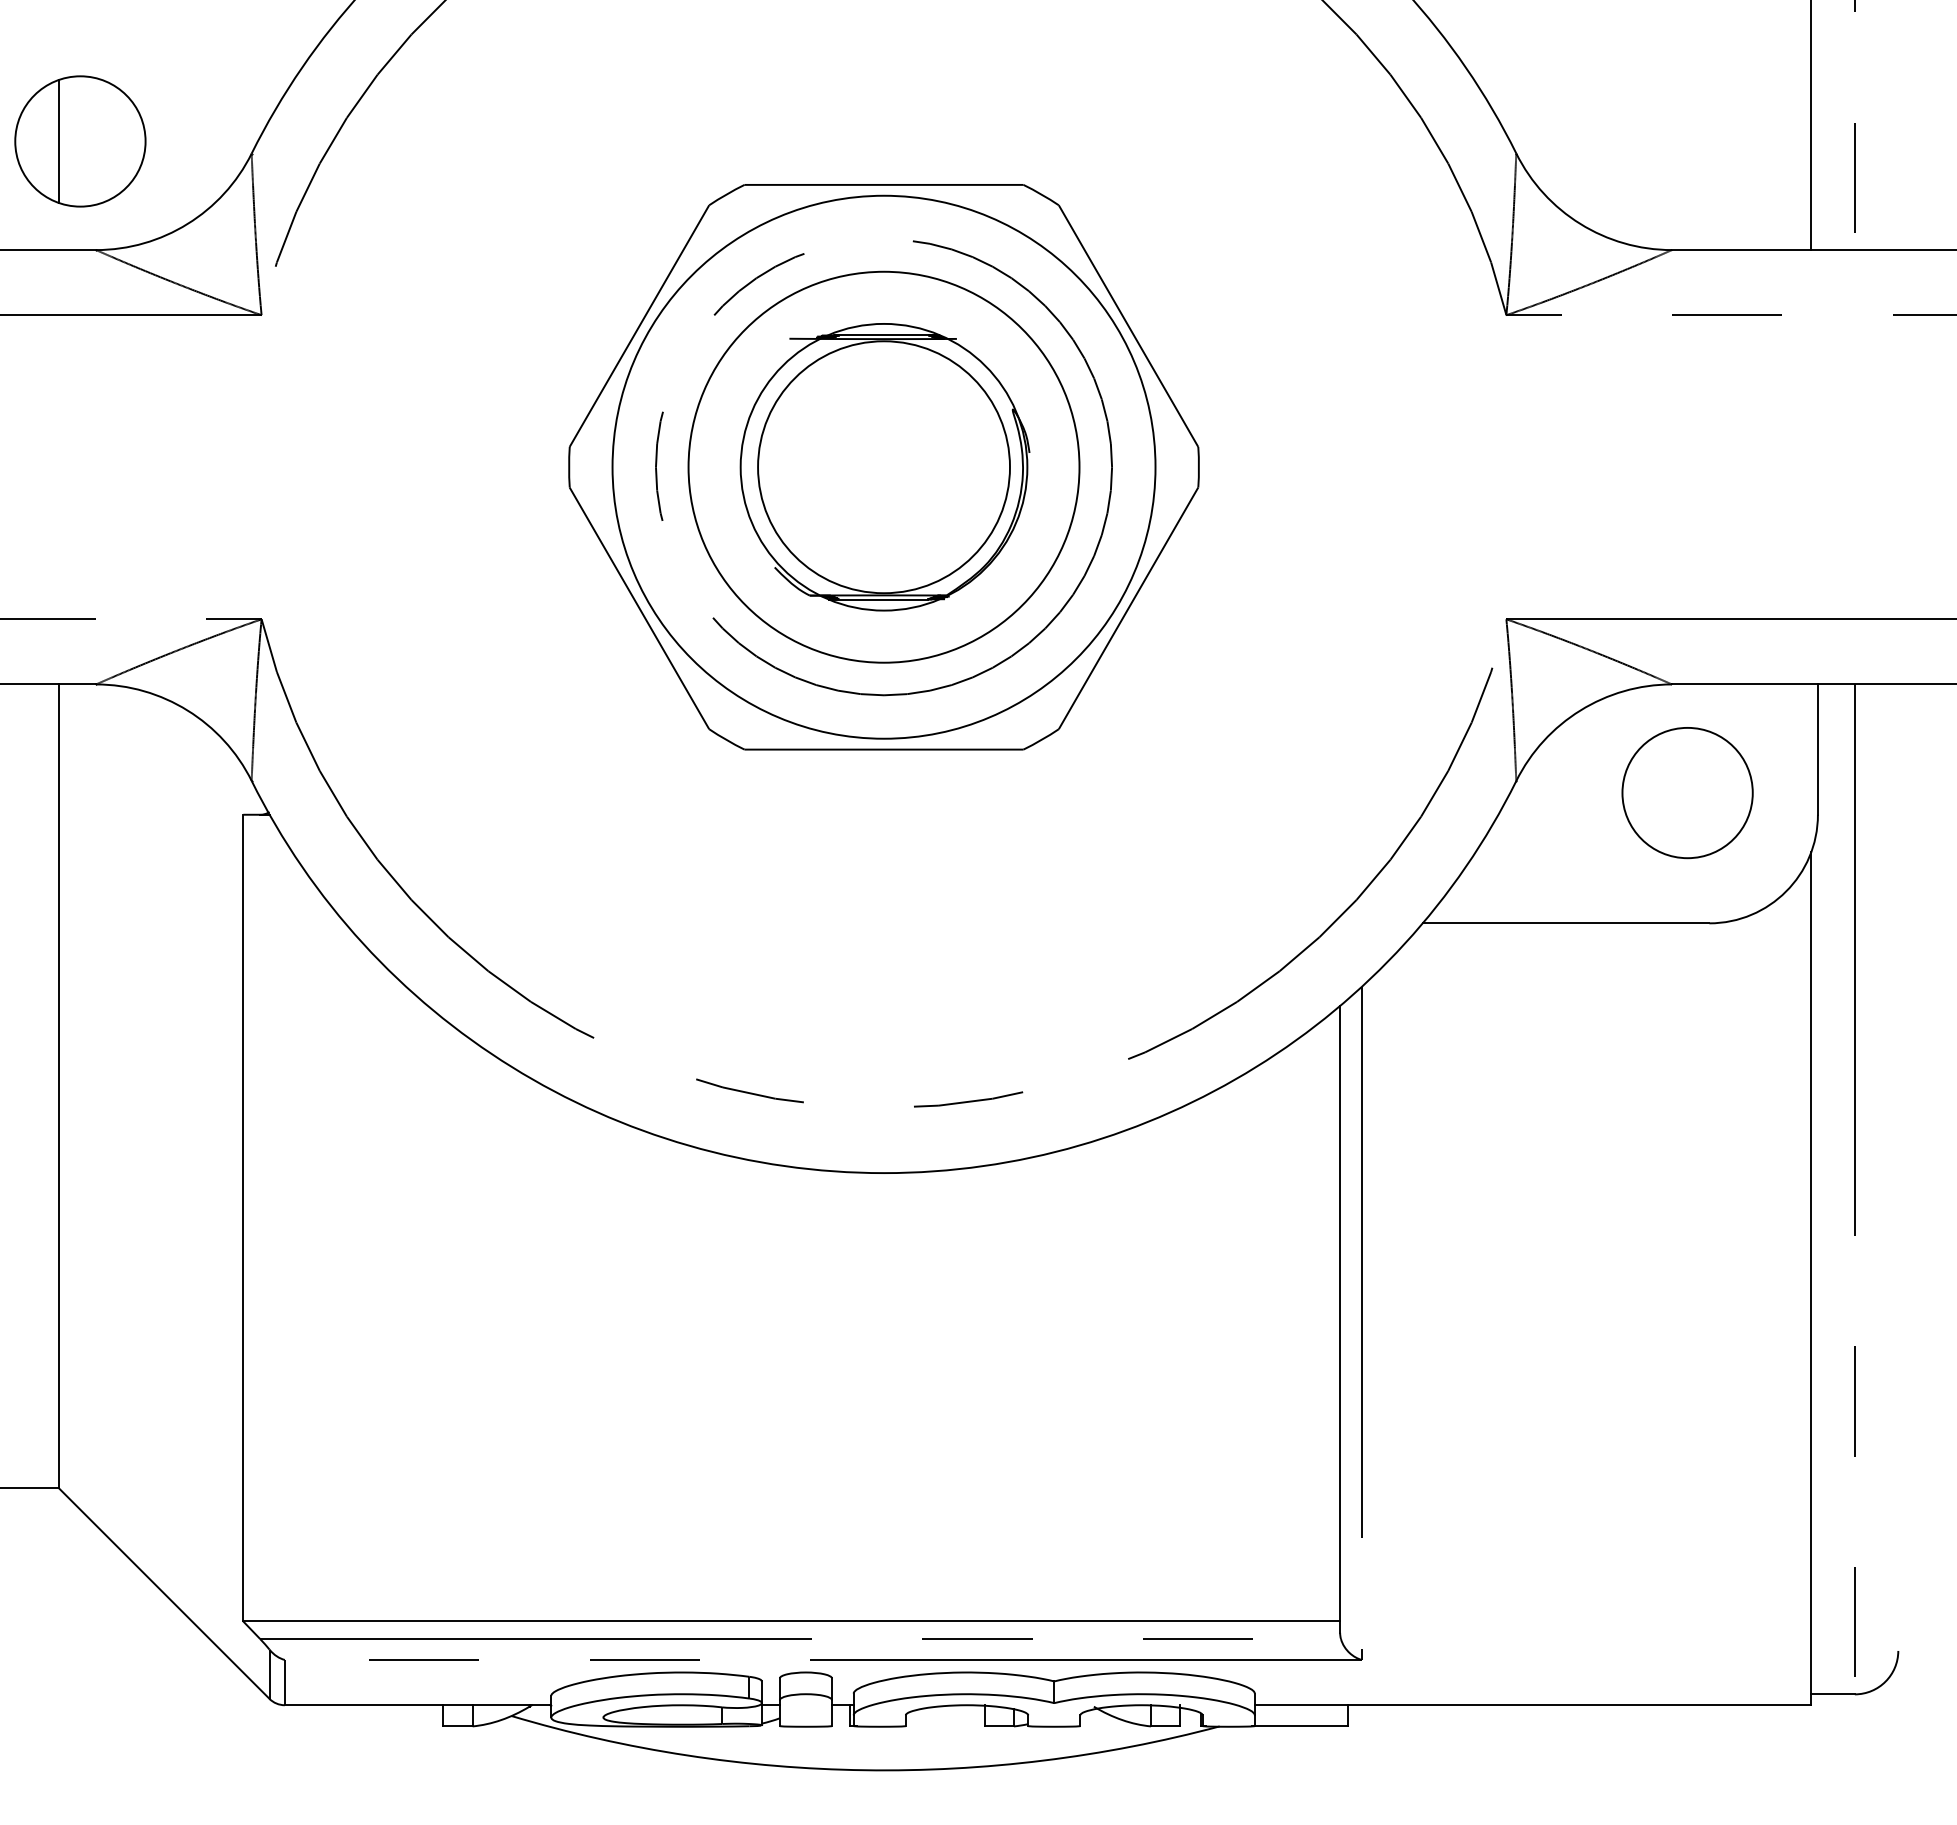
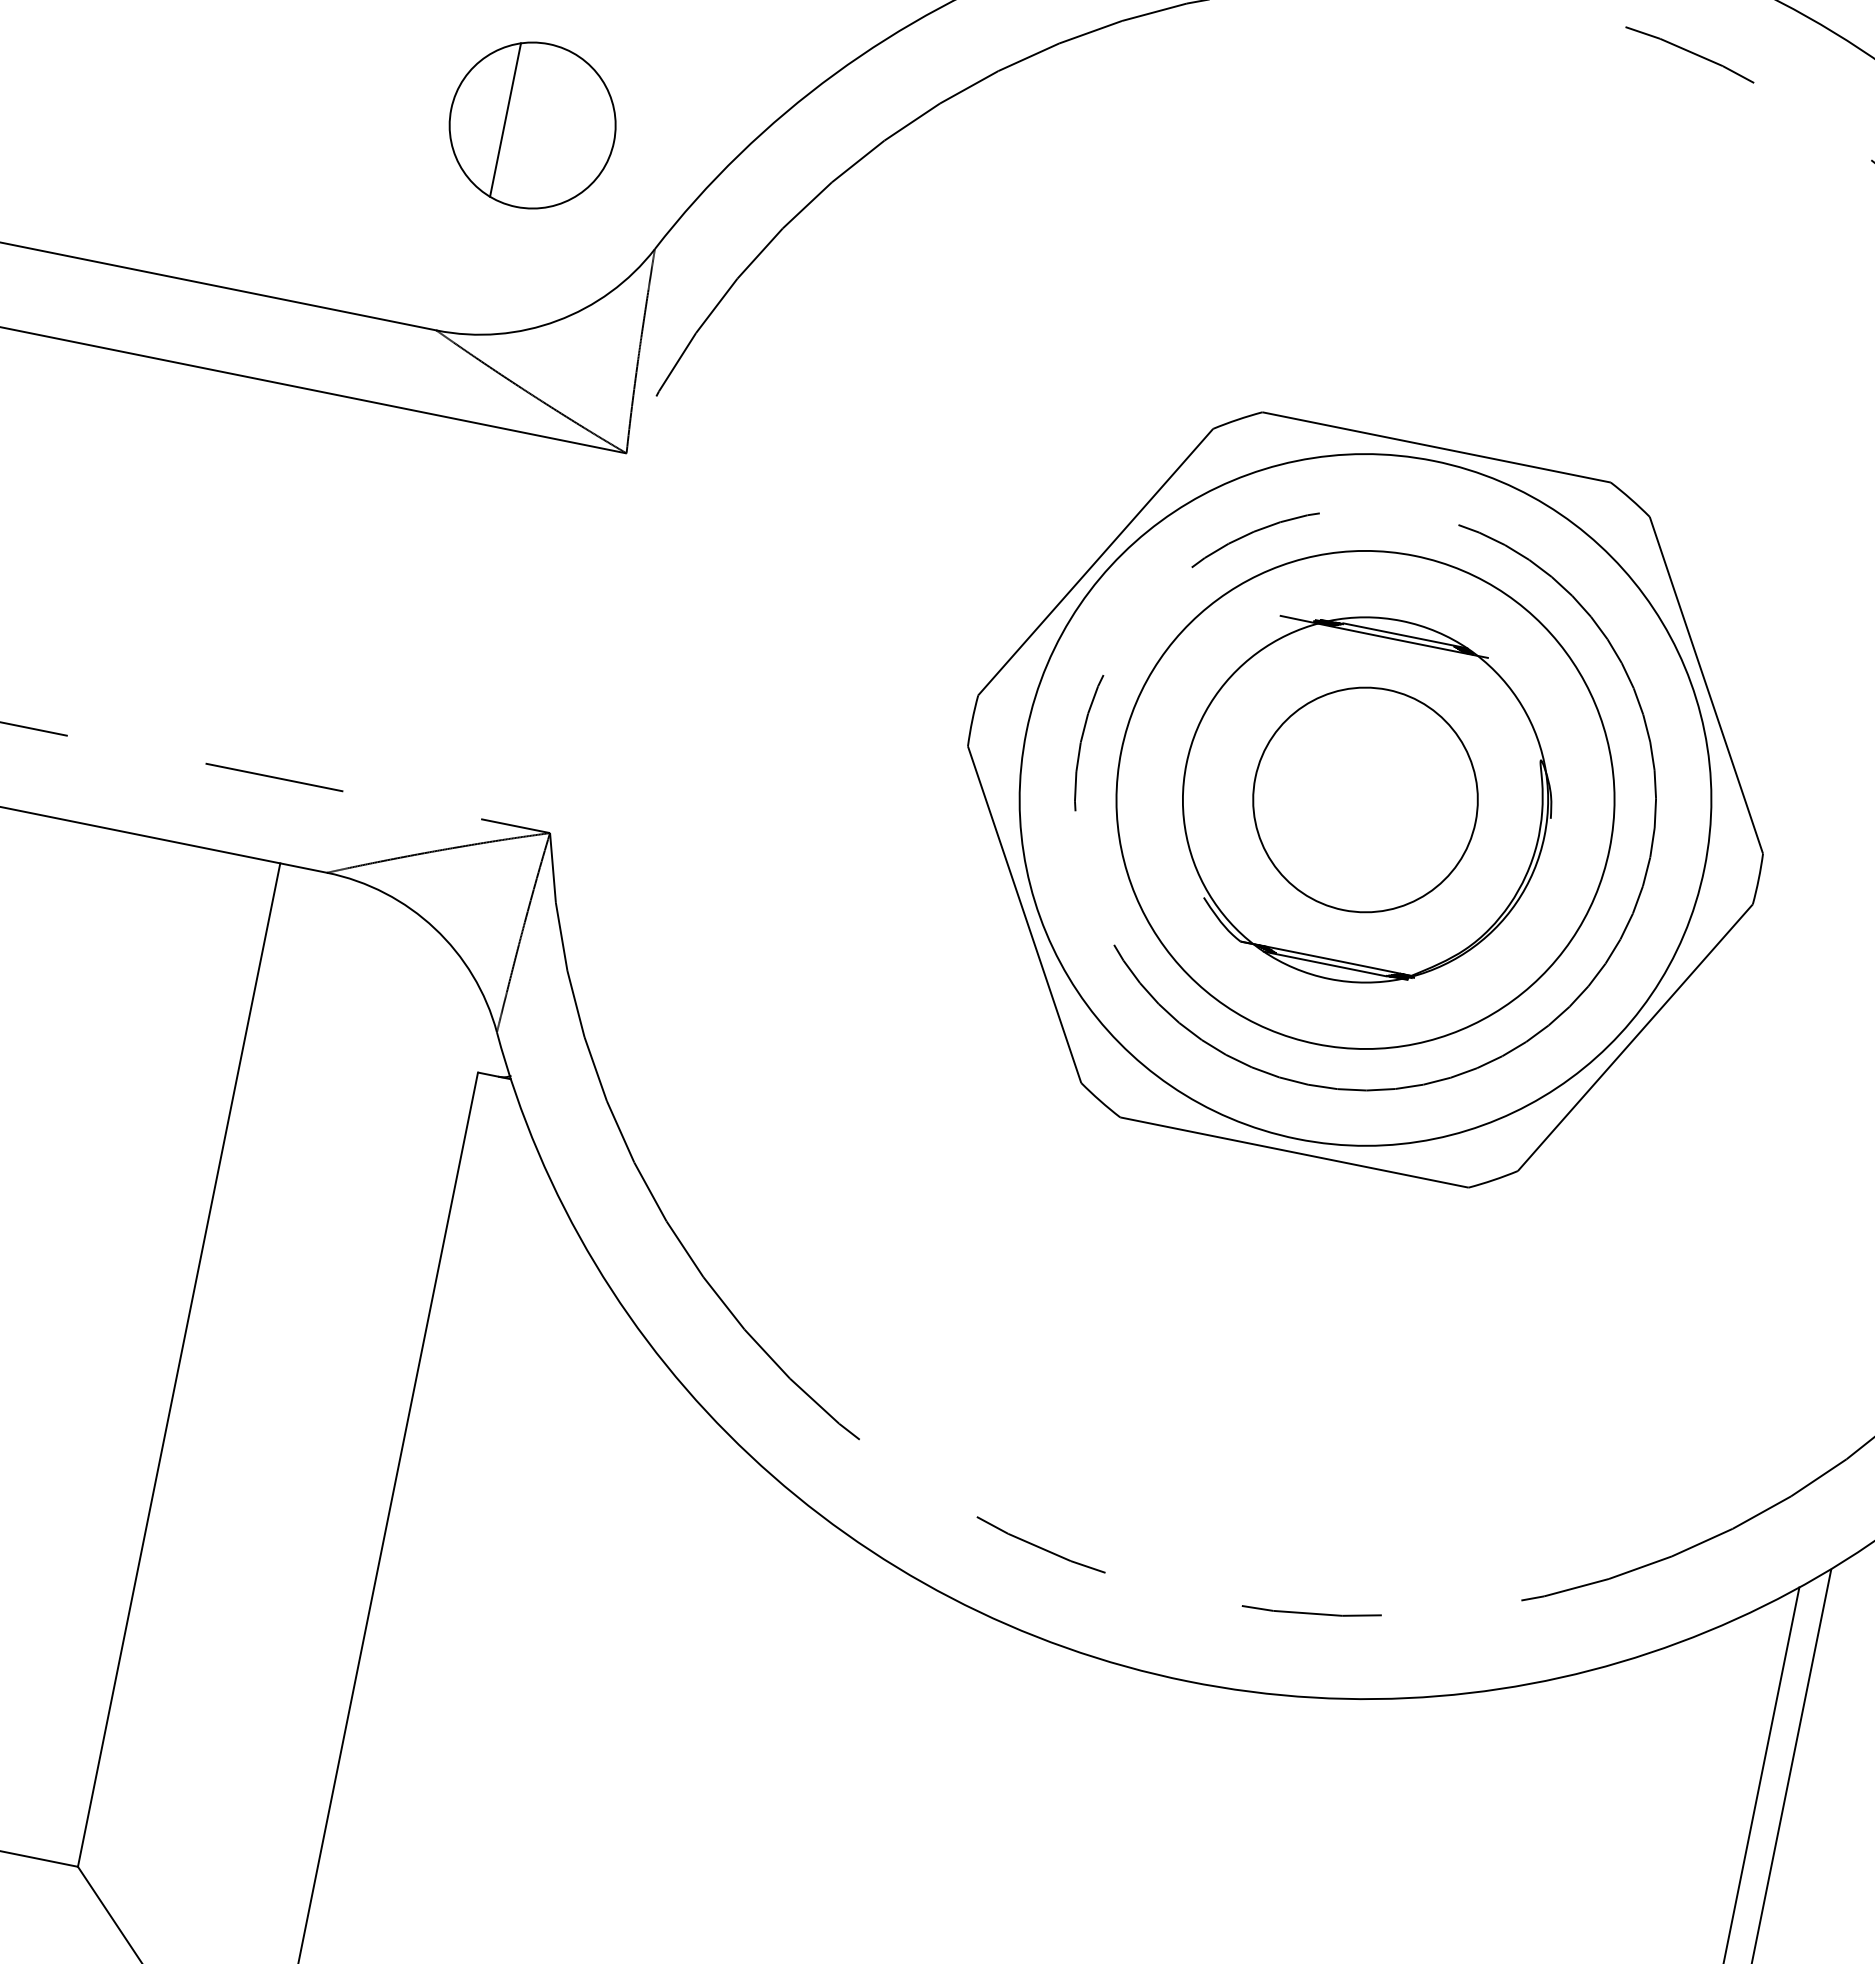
part: (80, 141) -> (532, 125), moved
circle: (884, 467) -> (1366, 800), size x0.7

